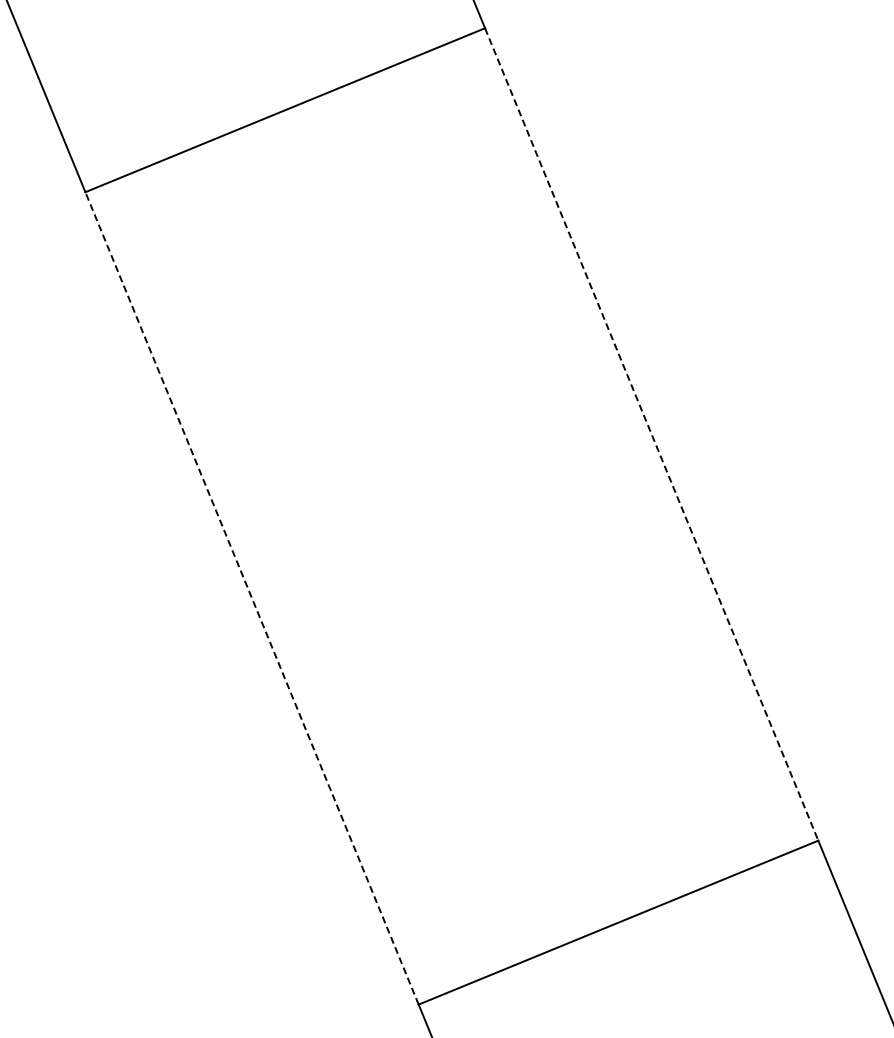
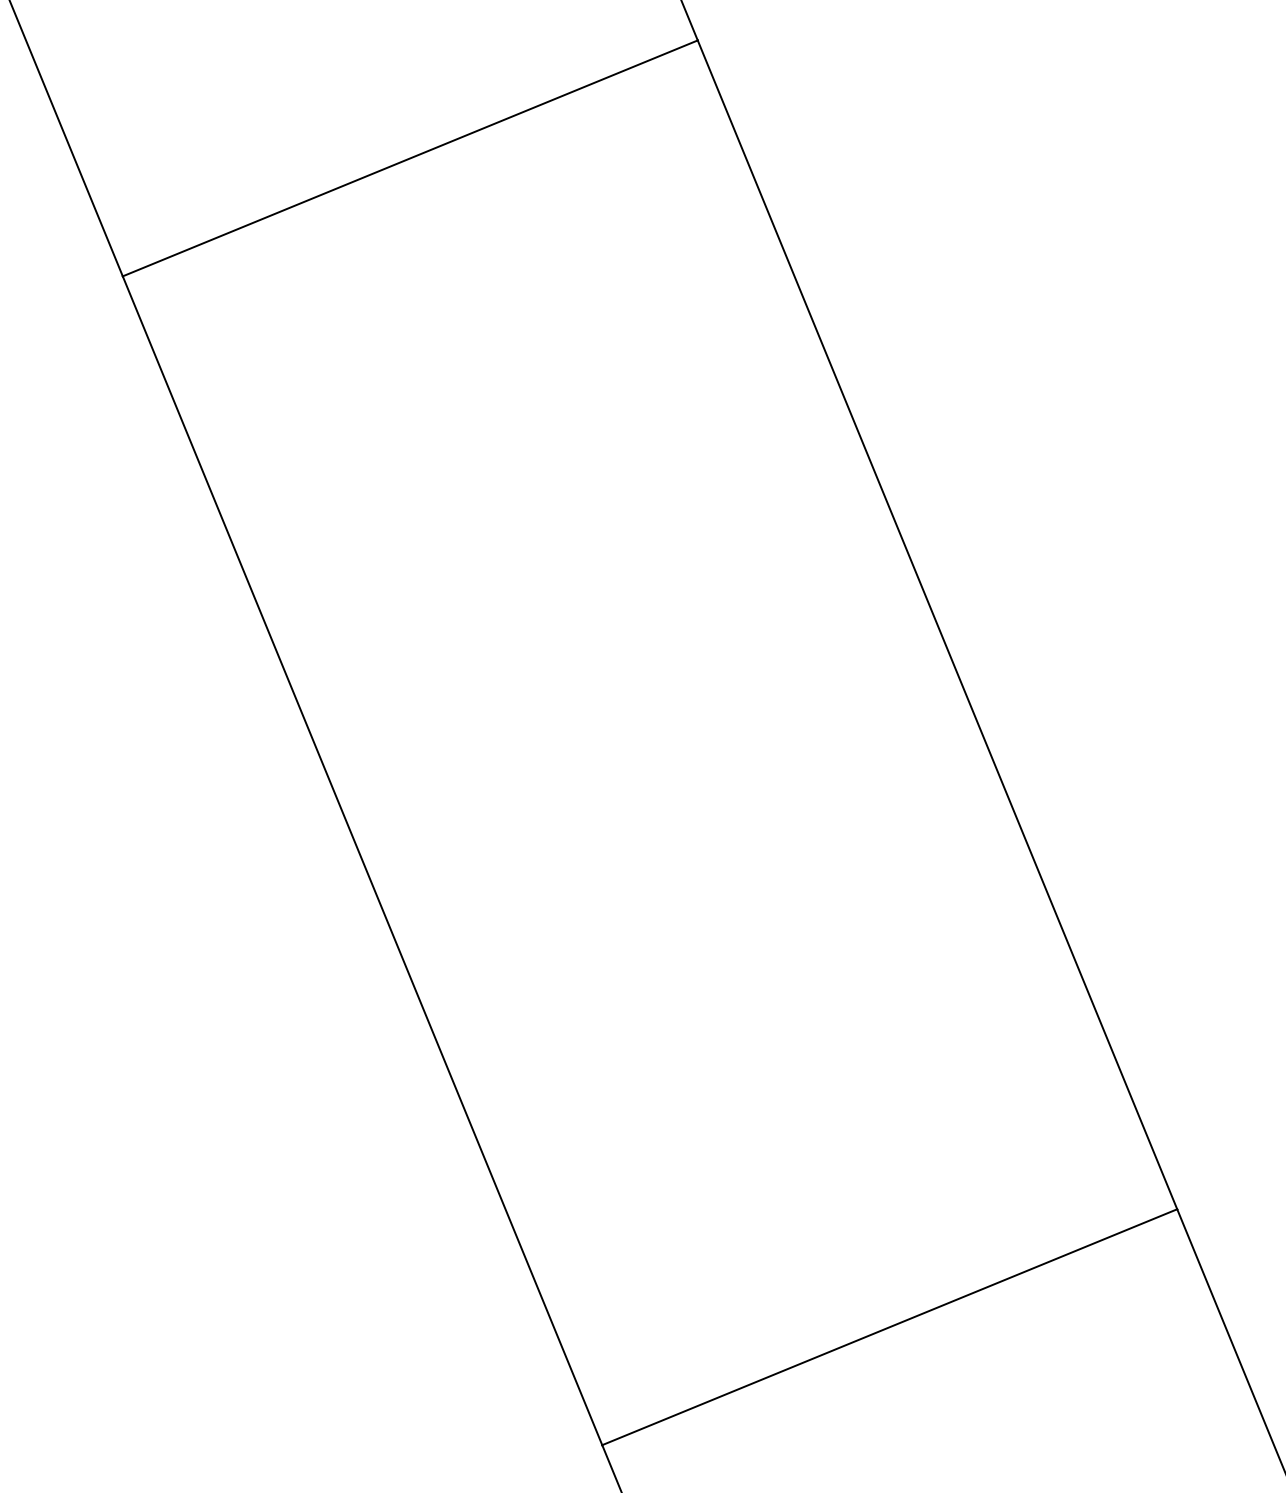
line: (651, 434) -> (937, 624), dashed -> solid
line: (251, 597) -> (361, 859), dashed -> solid

